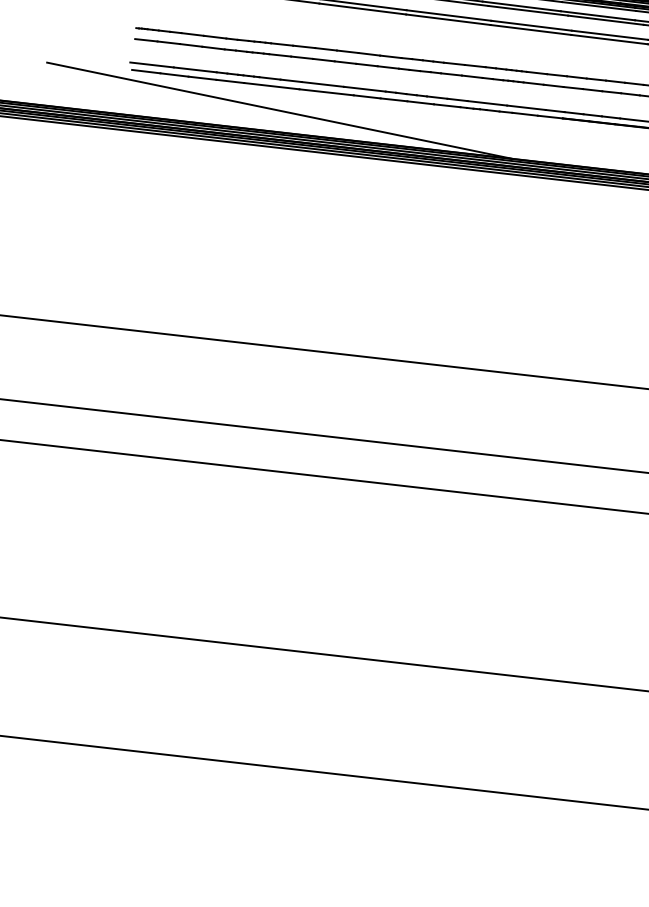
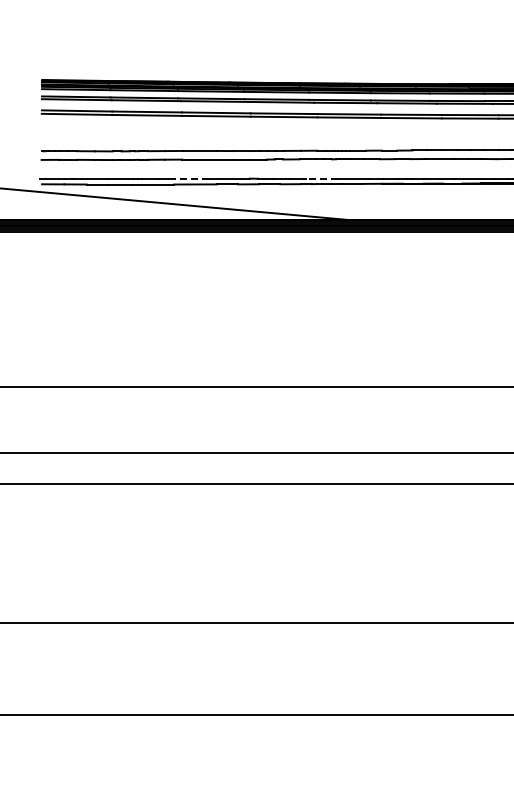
line: (322, 84) -> (191, 178), solid -> dashed
line: (486, 102) -> (321, 178), solid -> dashed

